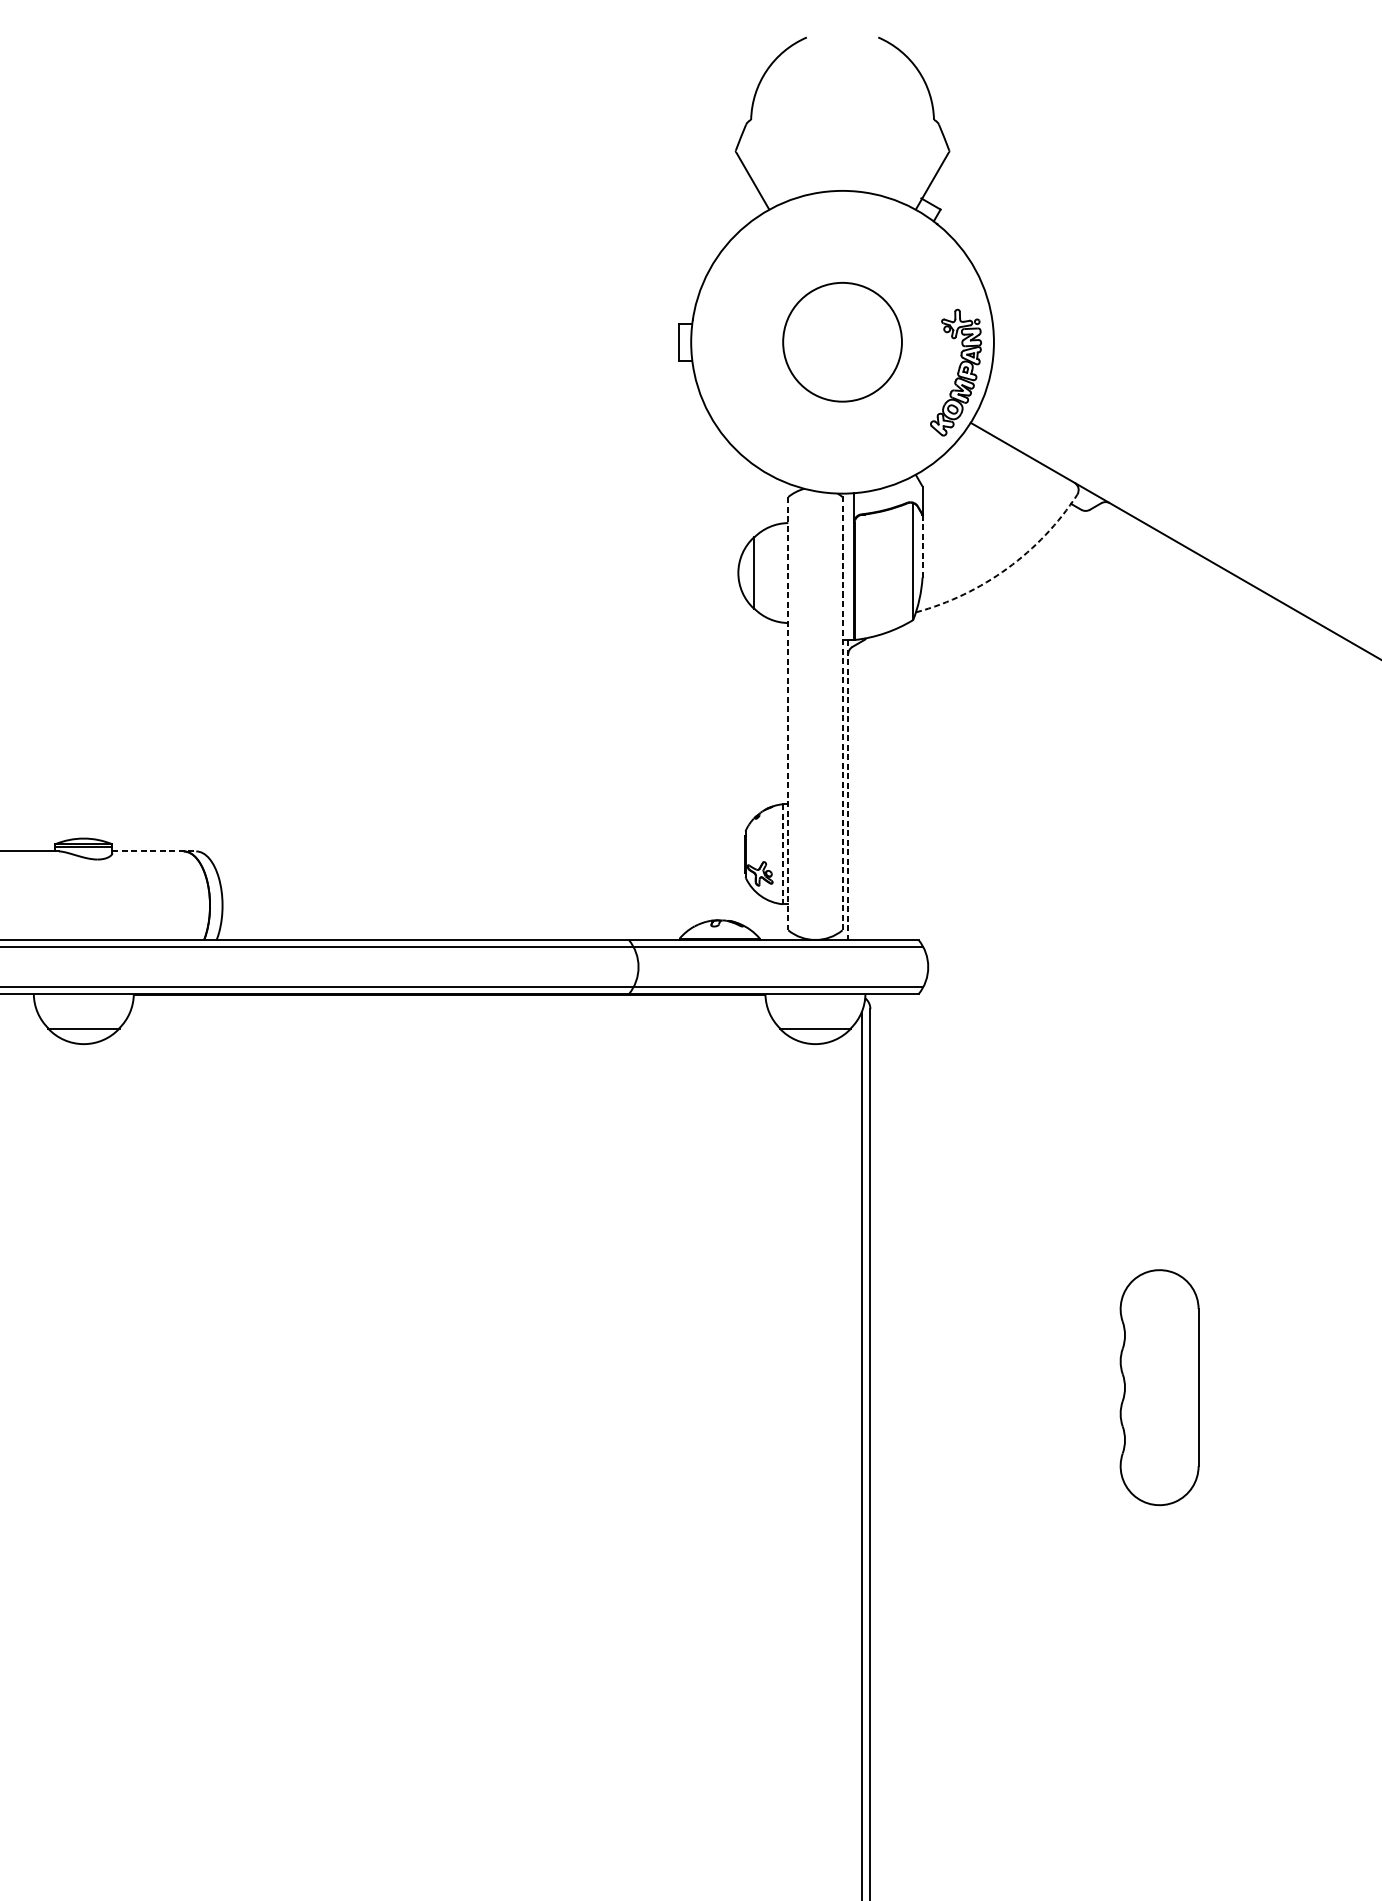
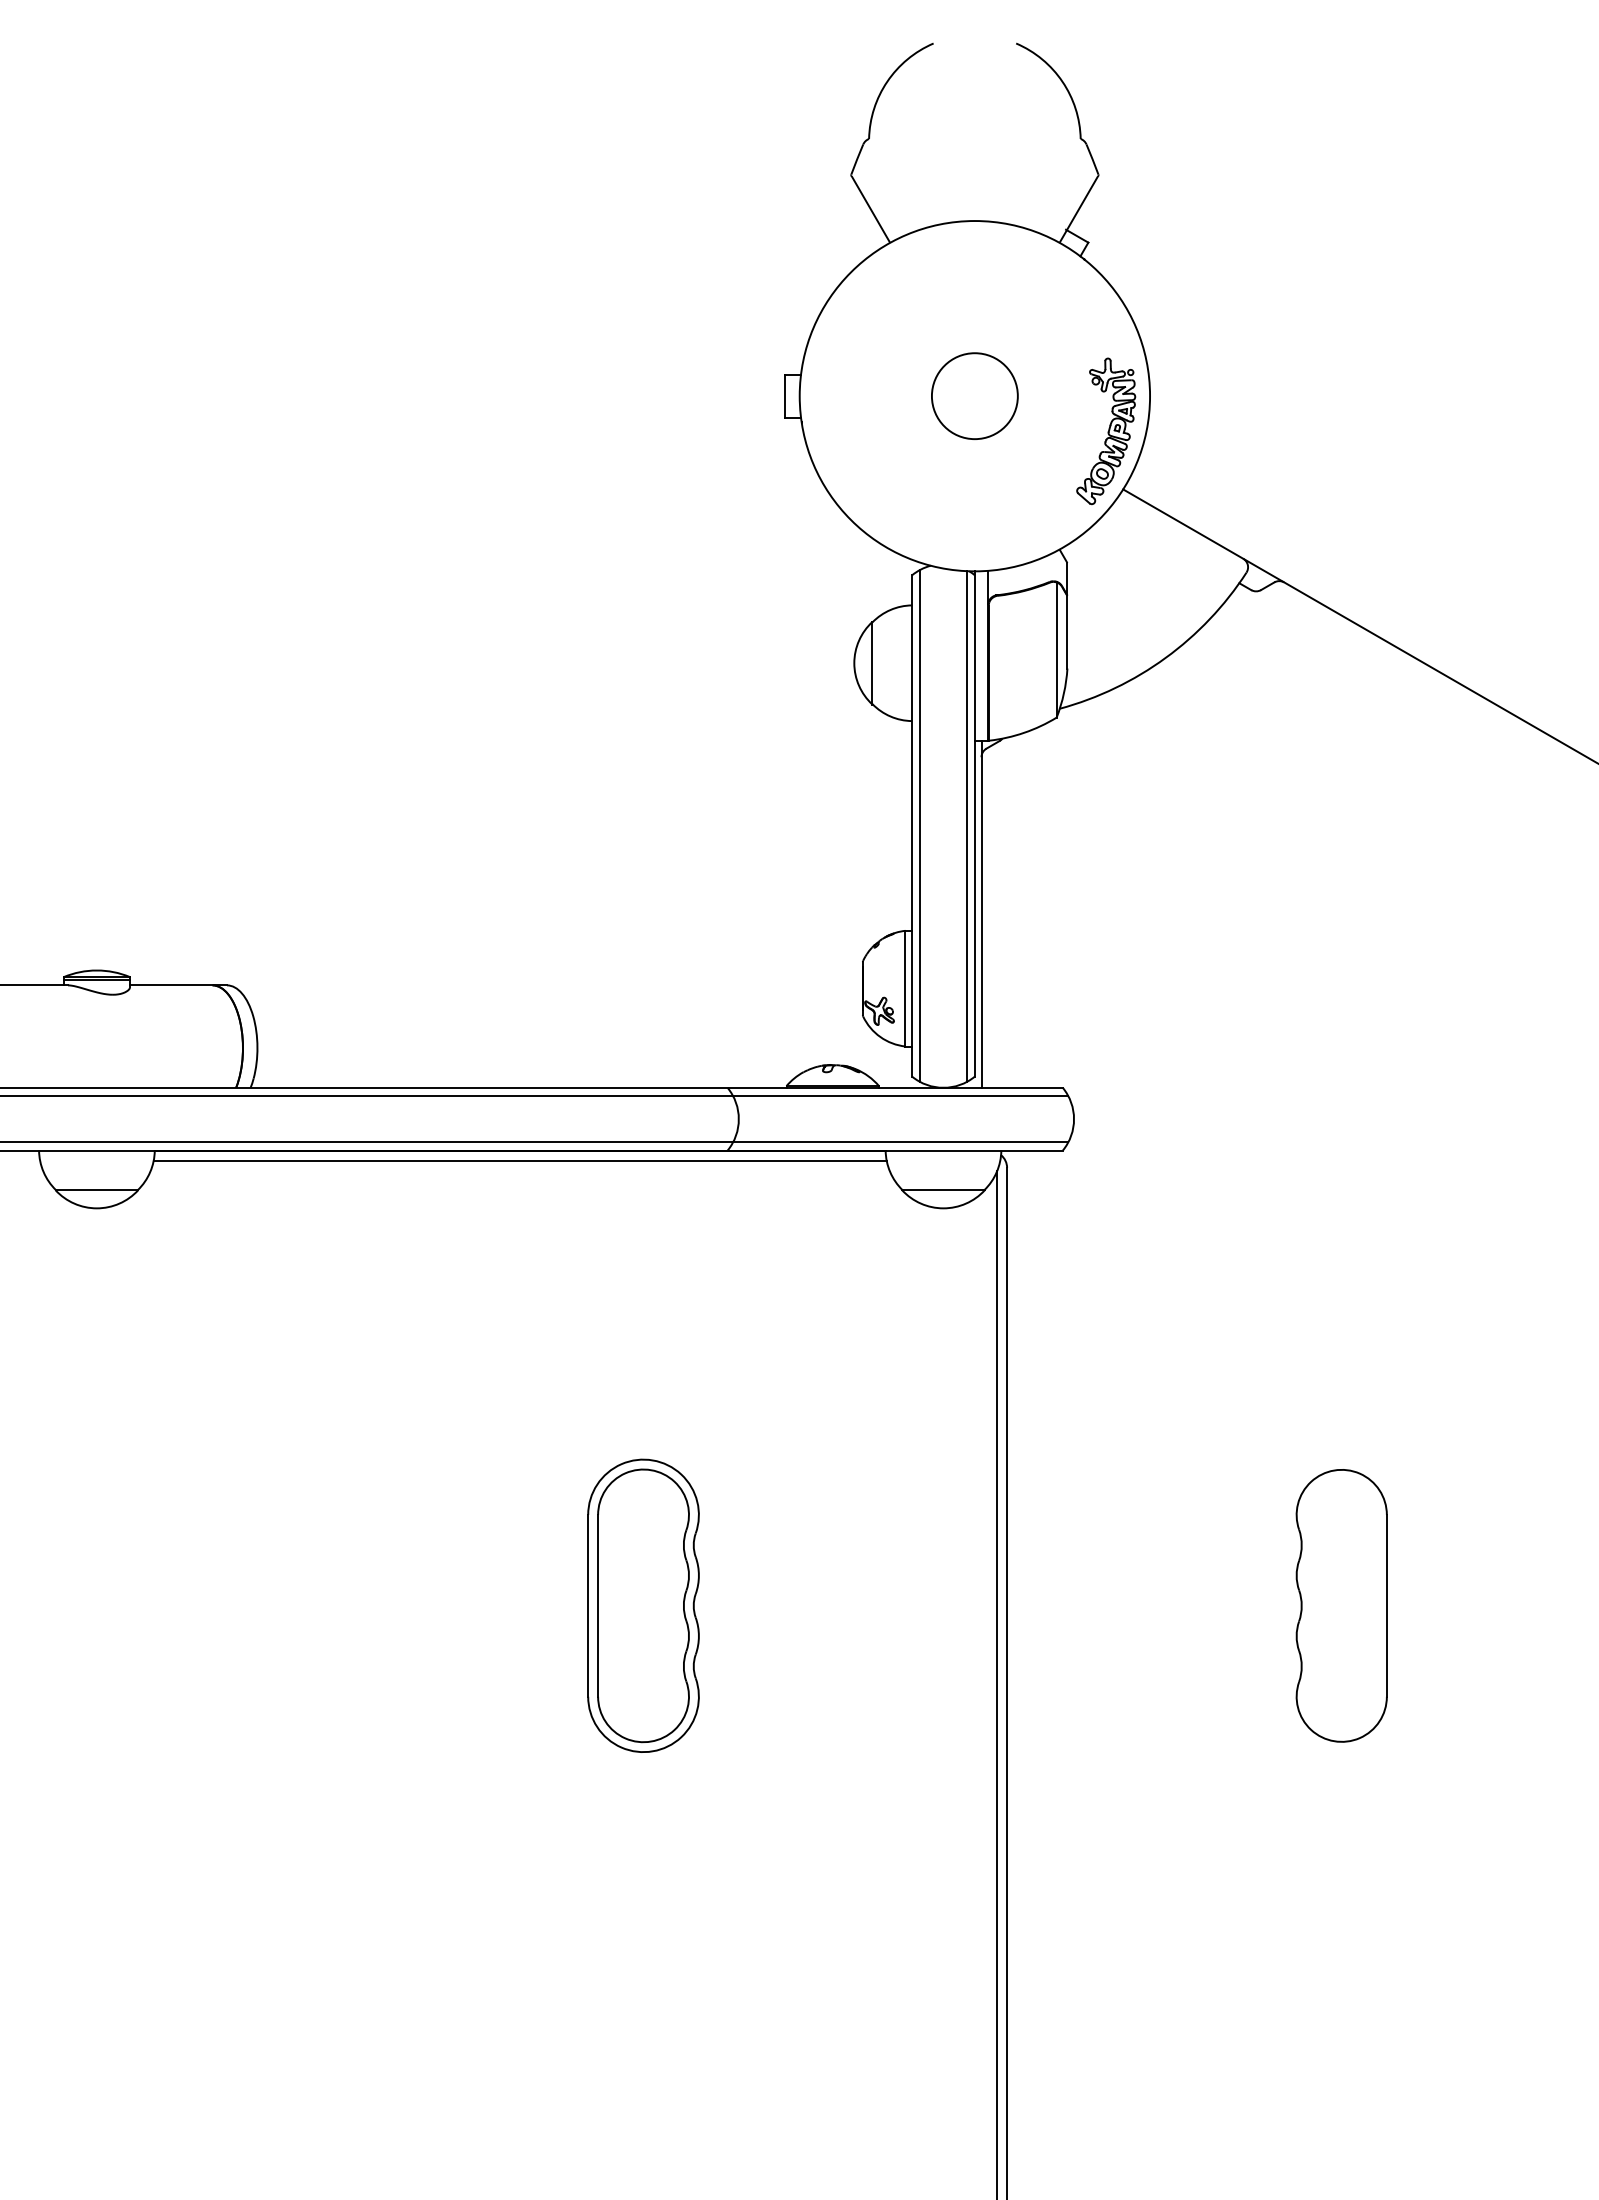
circle: (842, 342) -> (974, 396), size x0.62
line: (922, 545) -> (1067, 631), dashed -> solid
arc: (1007, 568) -> (1165, 657), dashed -> solid
line: (842, 711) -> (974, 823), dashed -> solid
line: (788, 713) -> (912, 825), dashed -> solid
line: (795, 713) -> (920, 825), added
line: (835, 714) -> (966, 826), added
line: (848, 790) -> (981, 914), dashed -> solid
line: (154, 851) -> (178, 985), dashed -> solid
line: (782, 854) -> (905, 988), dashed -> solid
line: (449, 1003) -> (519, 1161), added
part: (556, 1387) -> (643, 1605), added

